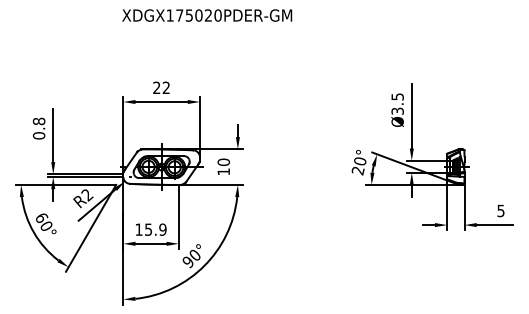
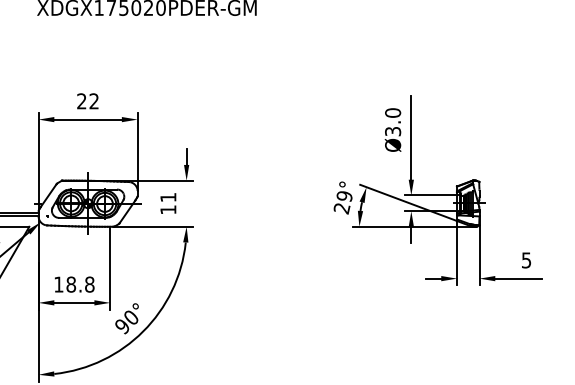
text: (397, 96) -> (392, 112), Ø3.5 -> Ø3.0
text: (223, 161) -> (168, 196), 10 -> 11
text: (360, 161) -> (345, 196), 20° -> 29°
text: (155, 229) -> (80, 284), 15.9 -> 18.8

